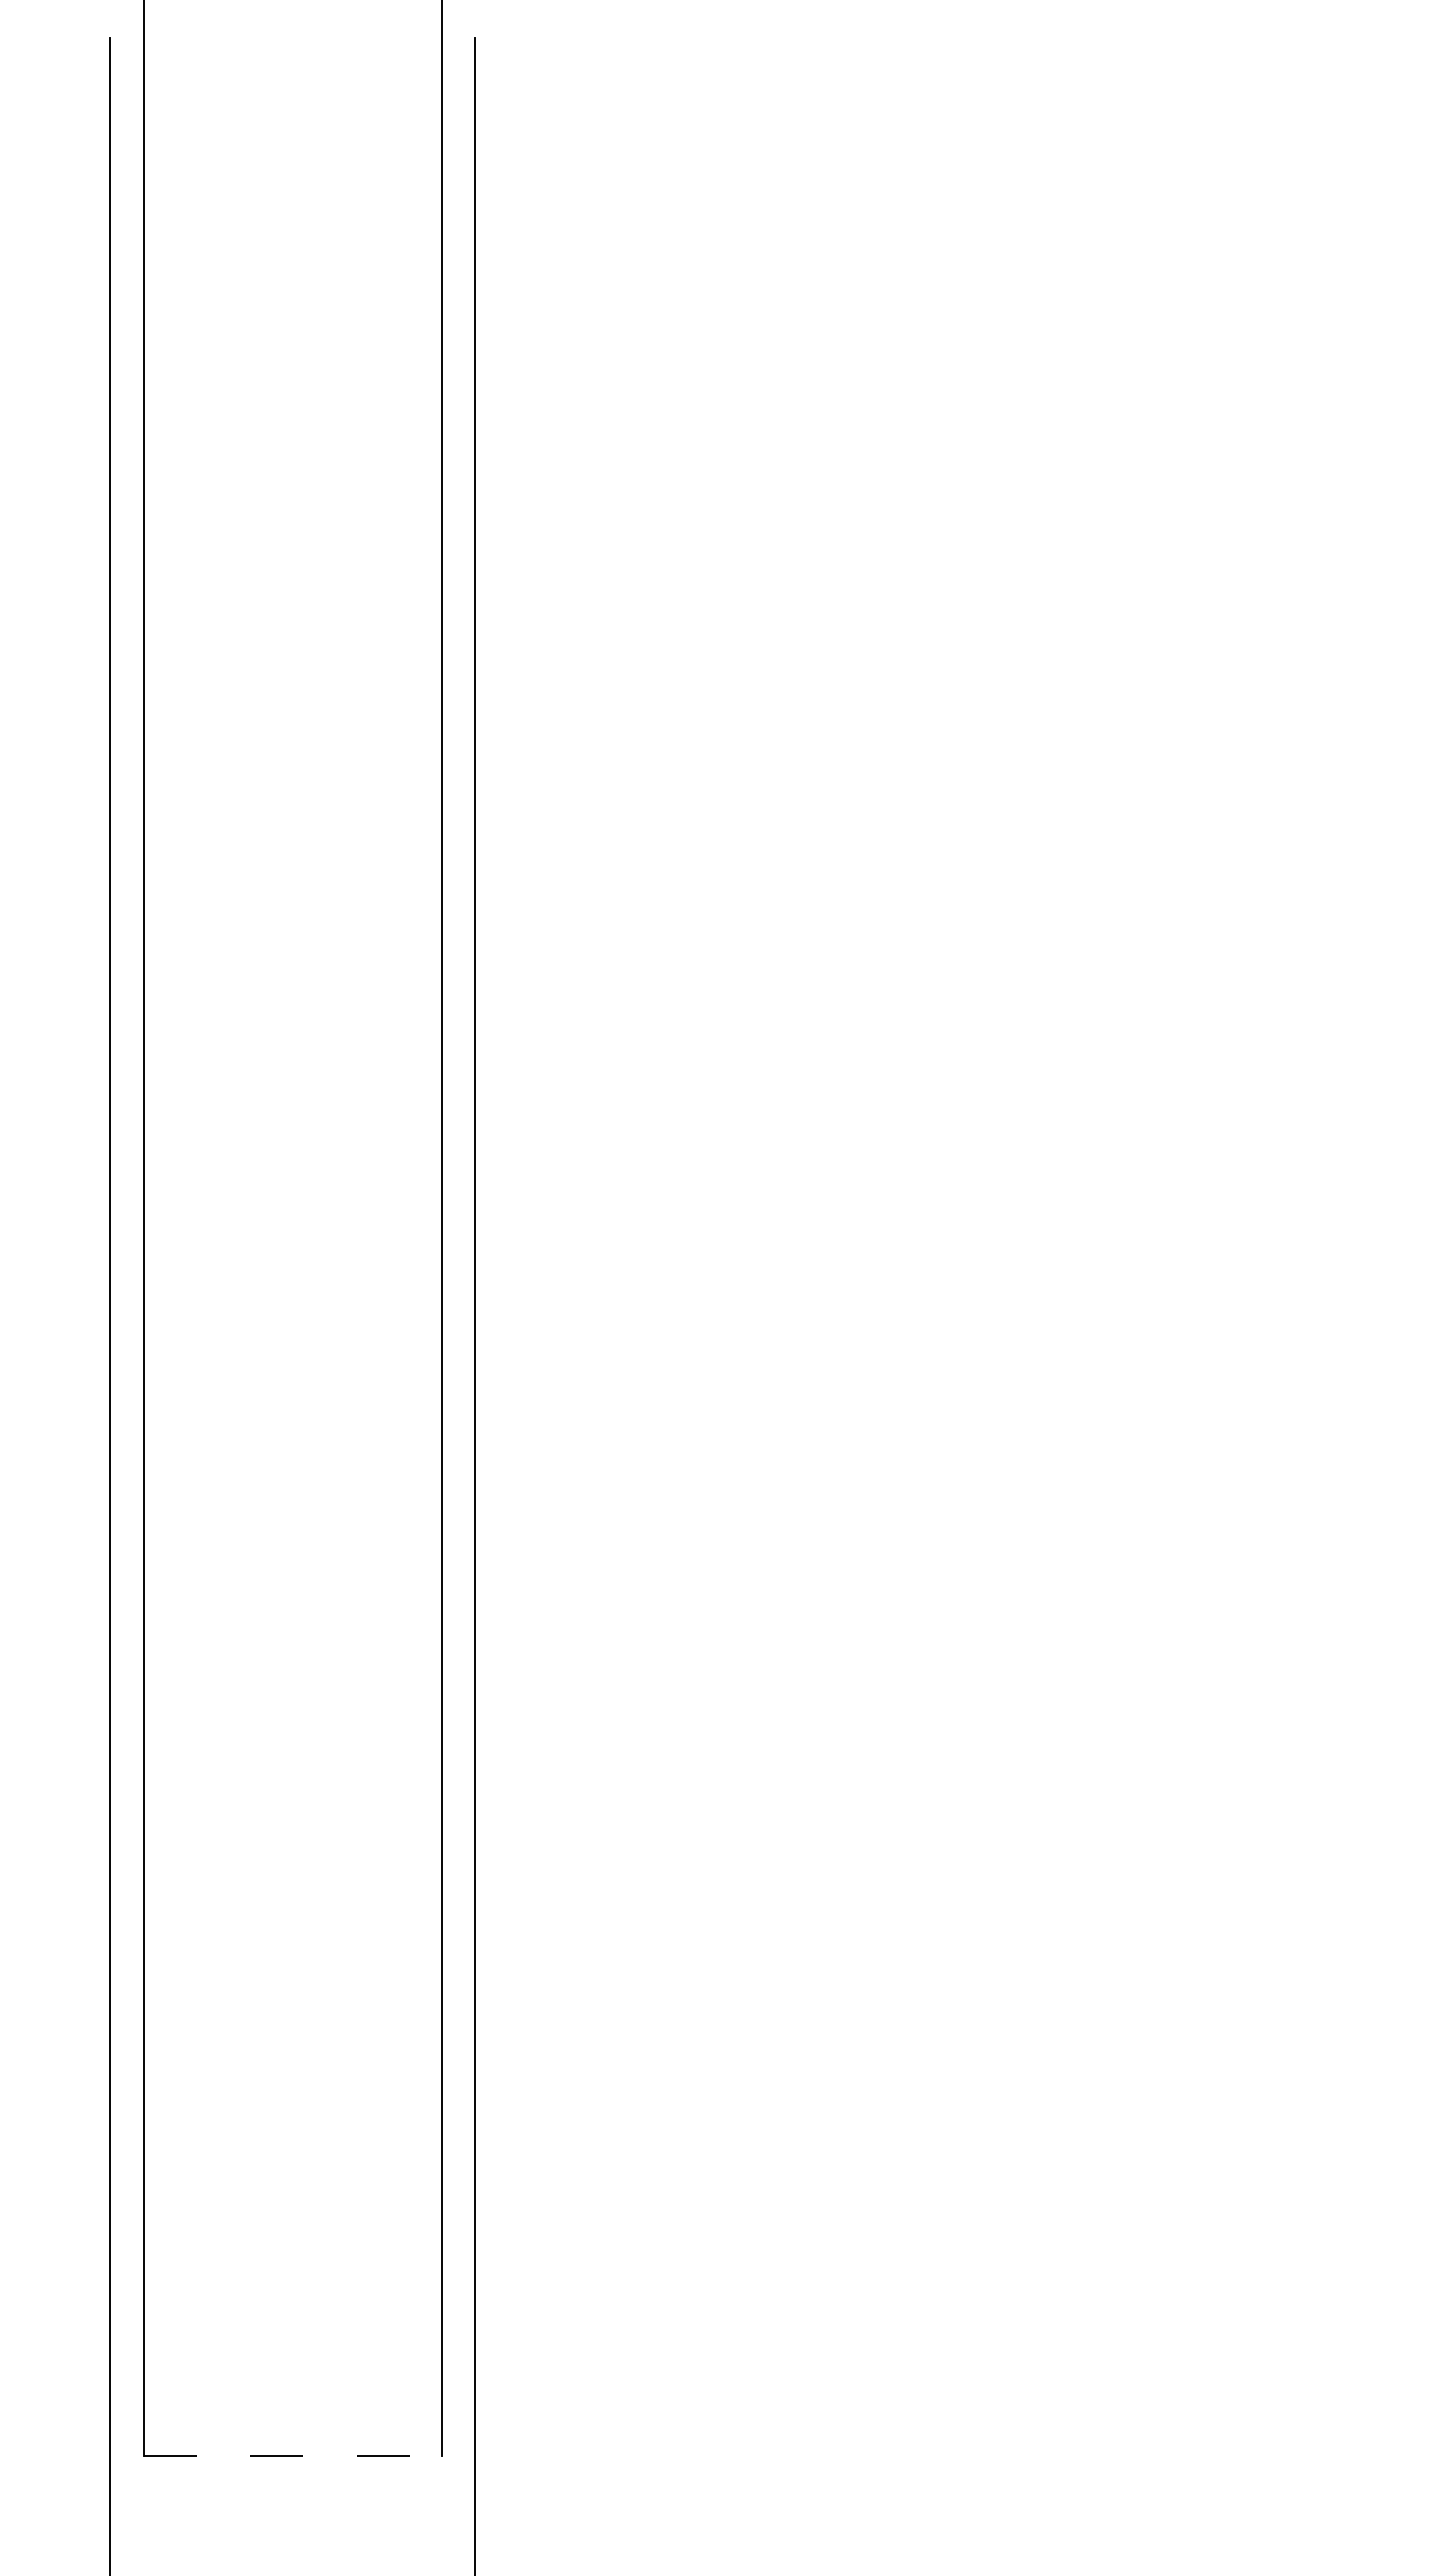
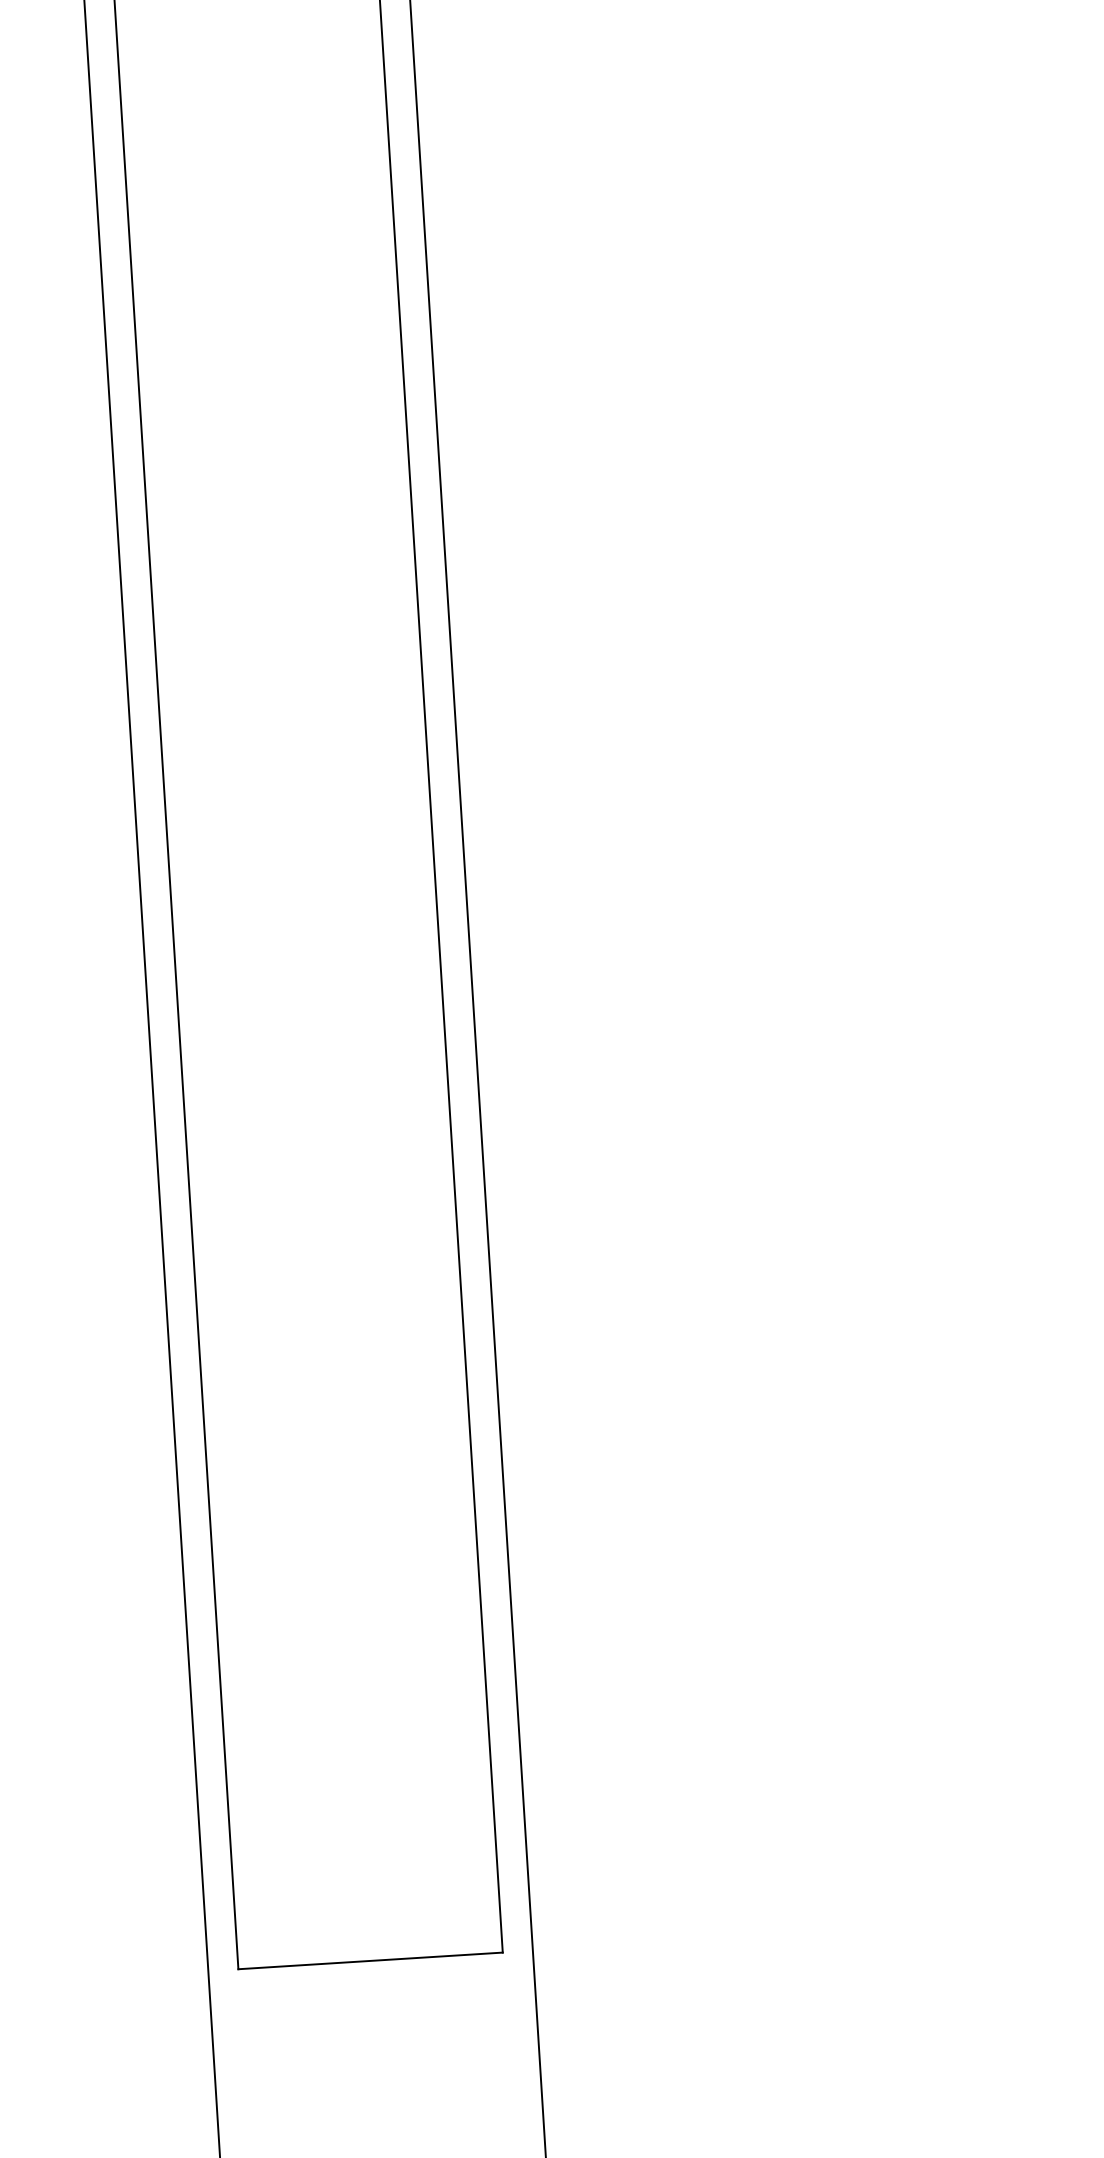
line: (292, 2455) -> (370, 1960), dashed -> solid

